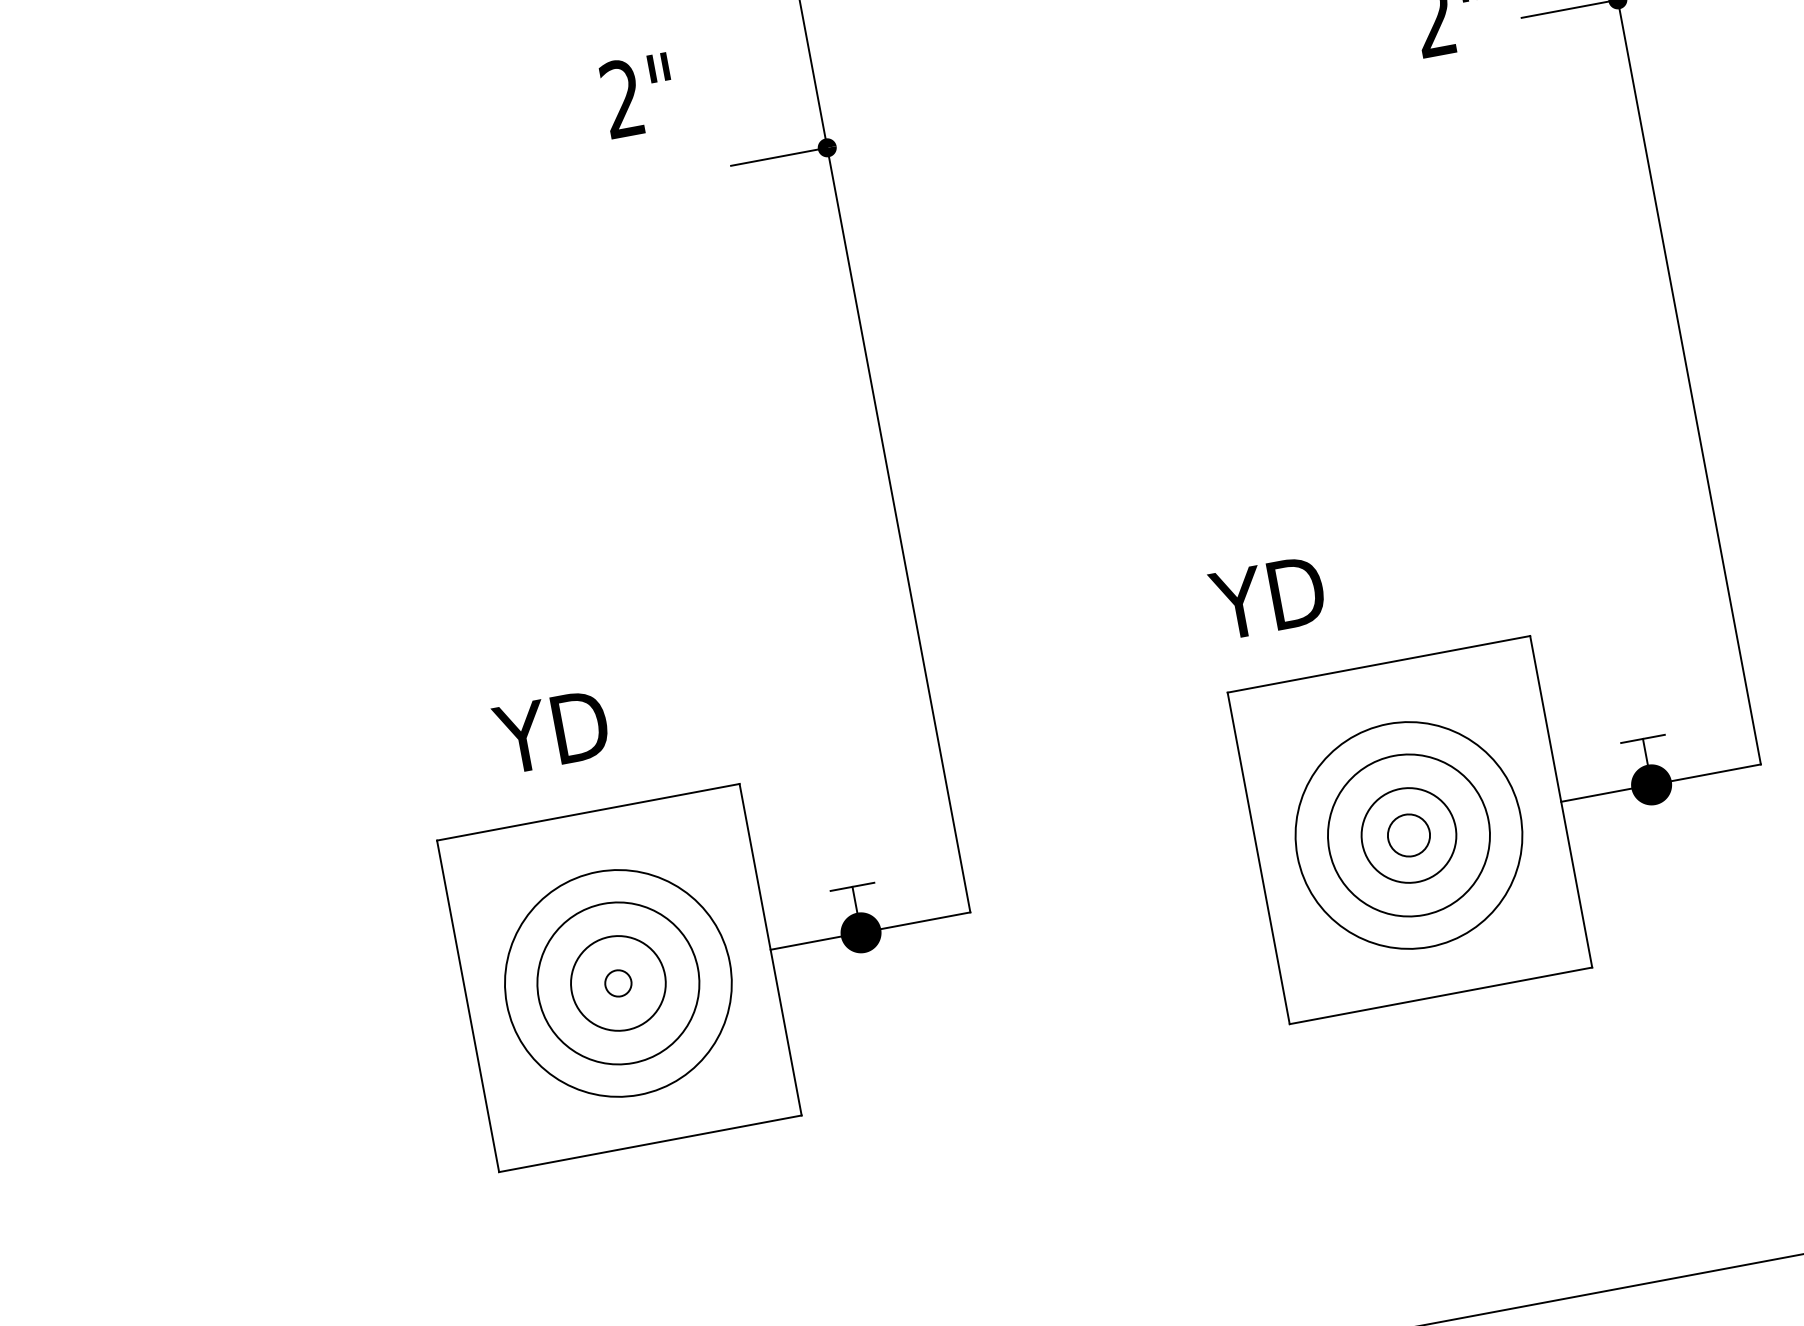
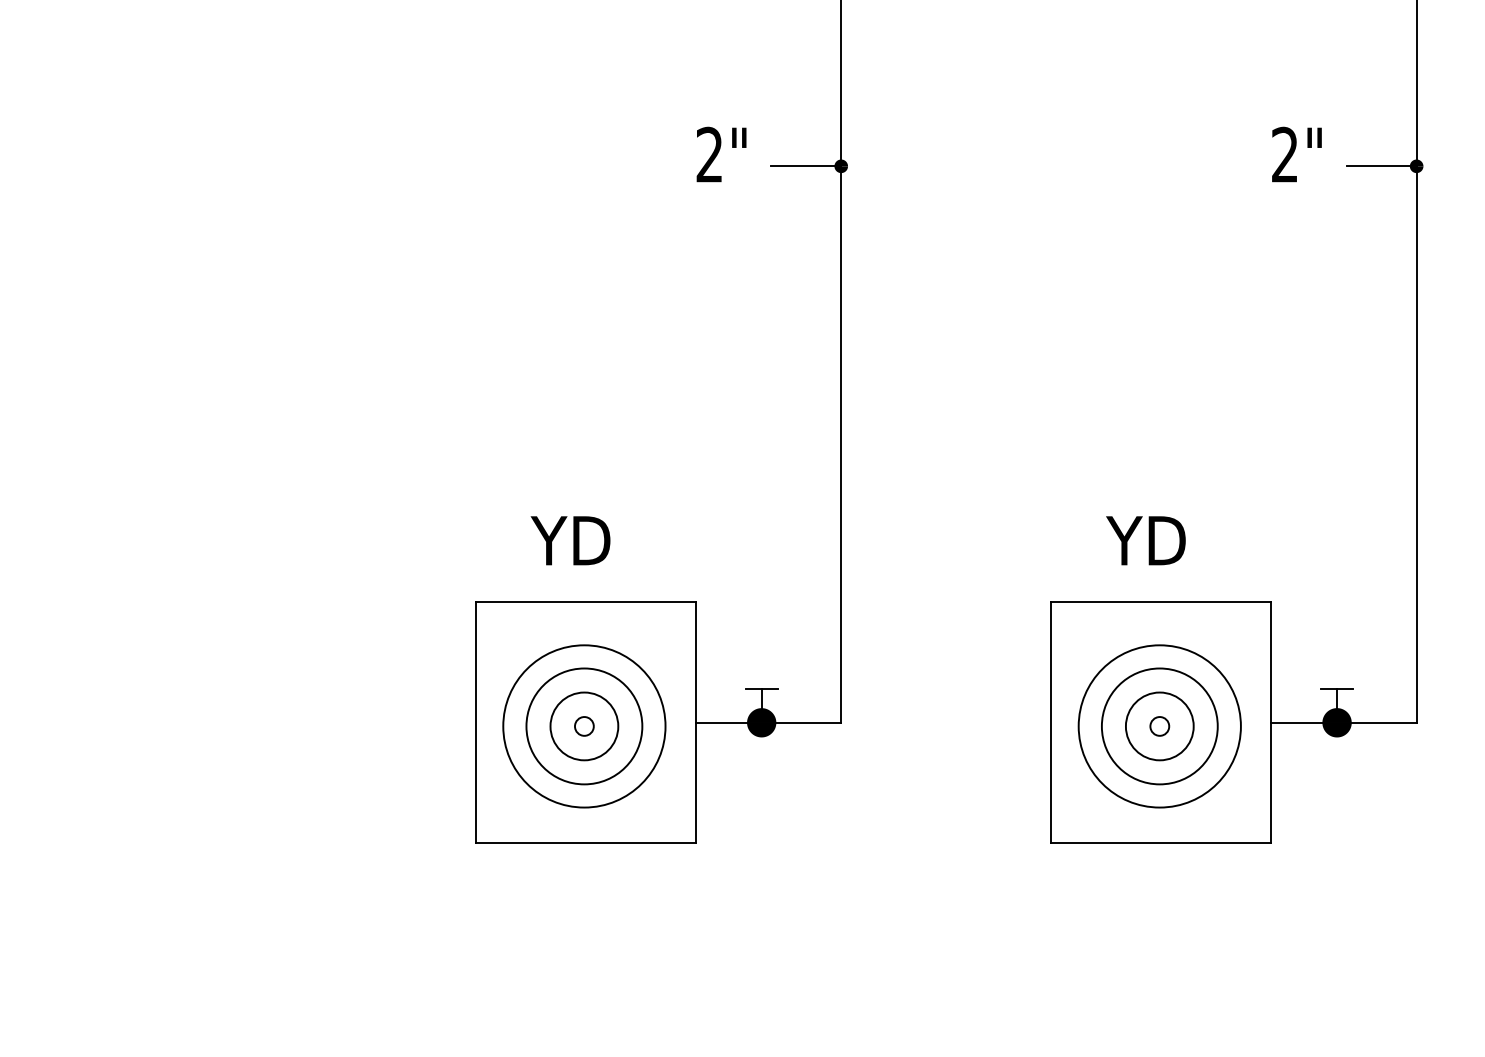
text: (638, 95) -> (721, 154), moved
text: (1267, 597) -> (1145, 540), moved
circle: (1408, 835) -> (1159, 726), size x0.62

